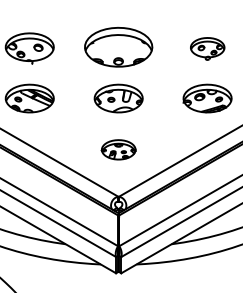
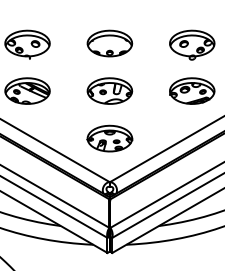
part: (118, 47) -> (109, 43), size x0.71
part: (207, 48) -> (192, 44), size x1.43
part: (118, 149) -> (109, 138), size x1.43

